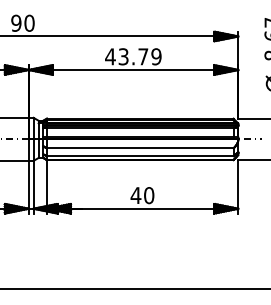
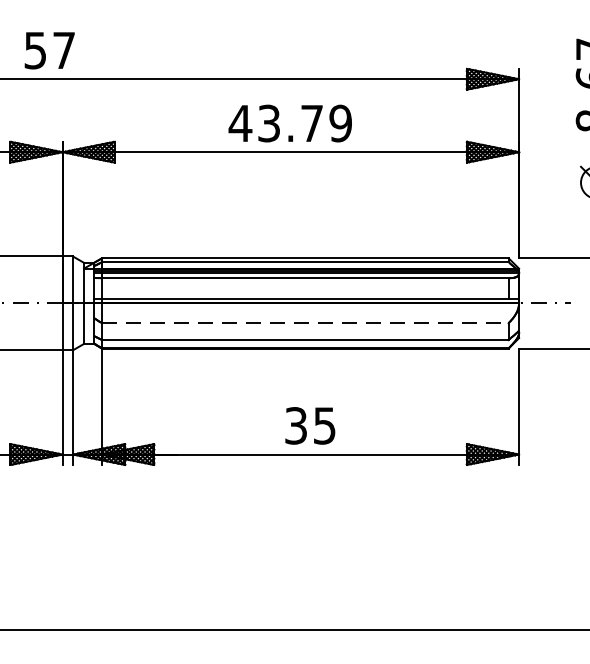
text: (22, 22) -> (48, 48), 90 -> 57
line: (140, 148) -> (305, 323), solid -> dashed
text: (142, 195) -> (310, 425), 40 -> 35

